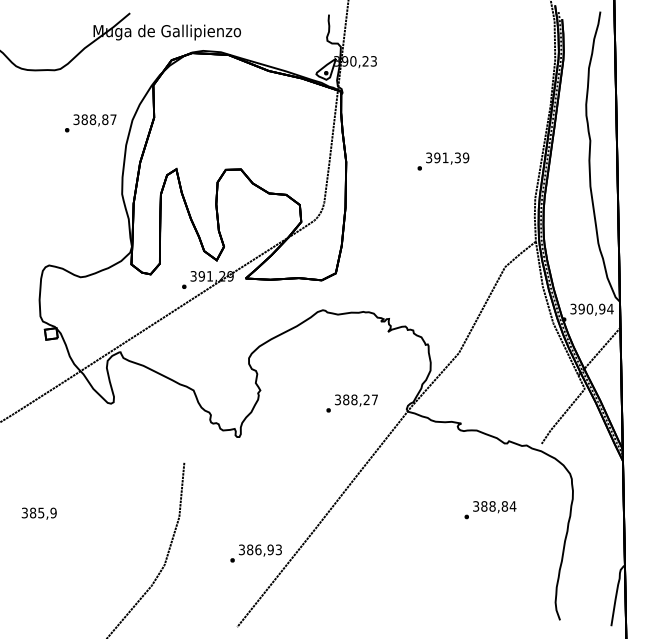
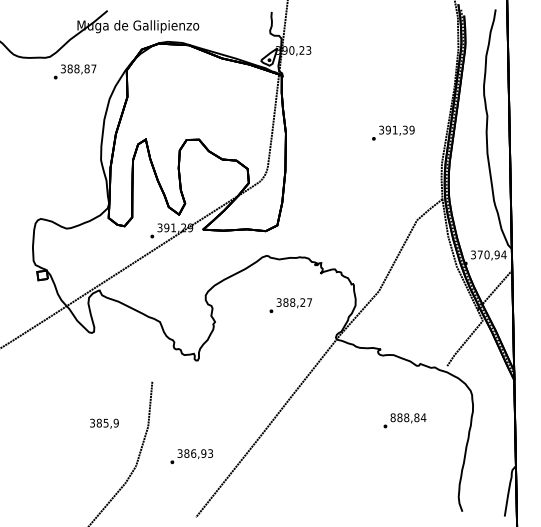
text: (90, 123) -> (74, 72), moved
text: (443, 161) -> (393, 133), moved
text: (581, 308) -> (480, 254), 390,94 -> 370,94
text: (351, 403) -> (290, 305), moved
text: (476, 506) -> (393, 417), 388,84 -> 888,84
text: (38, 513) -> (103, 423), moved
text: (255, 553) -> (191, 456), moved

